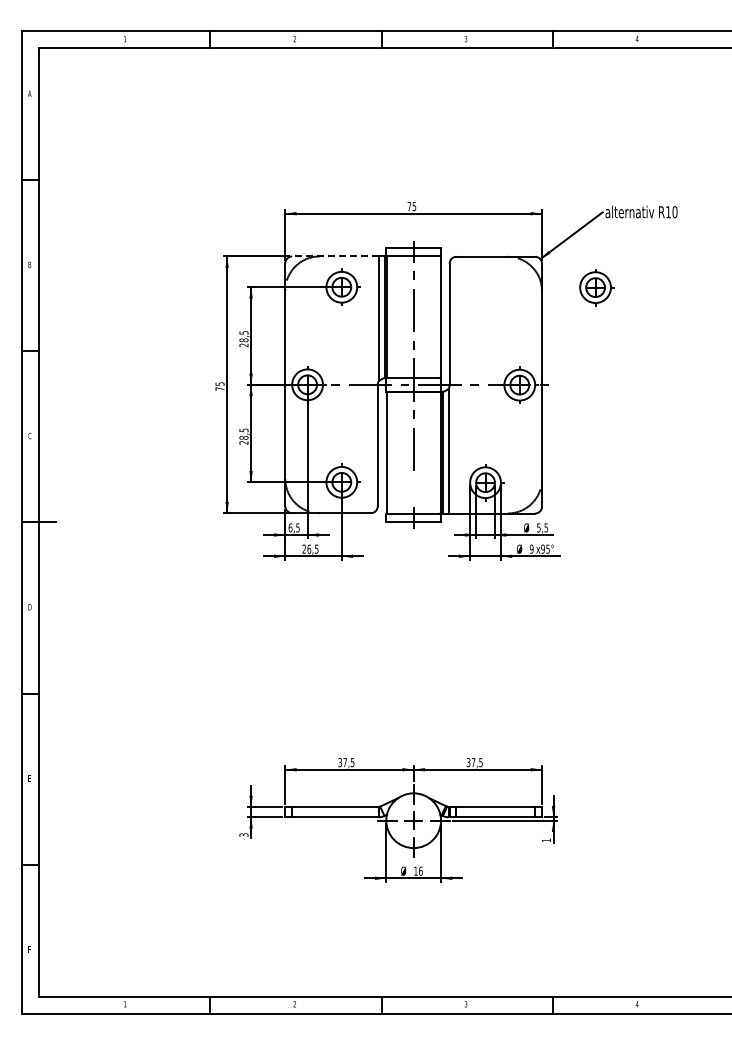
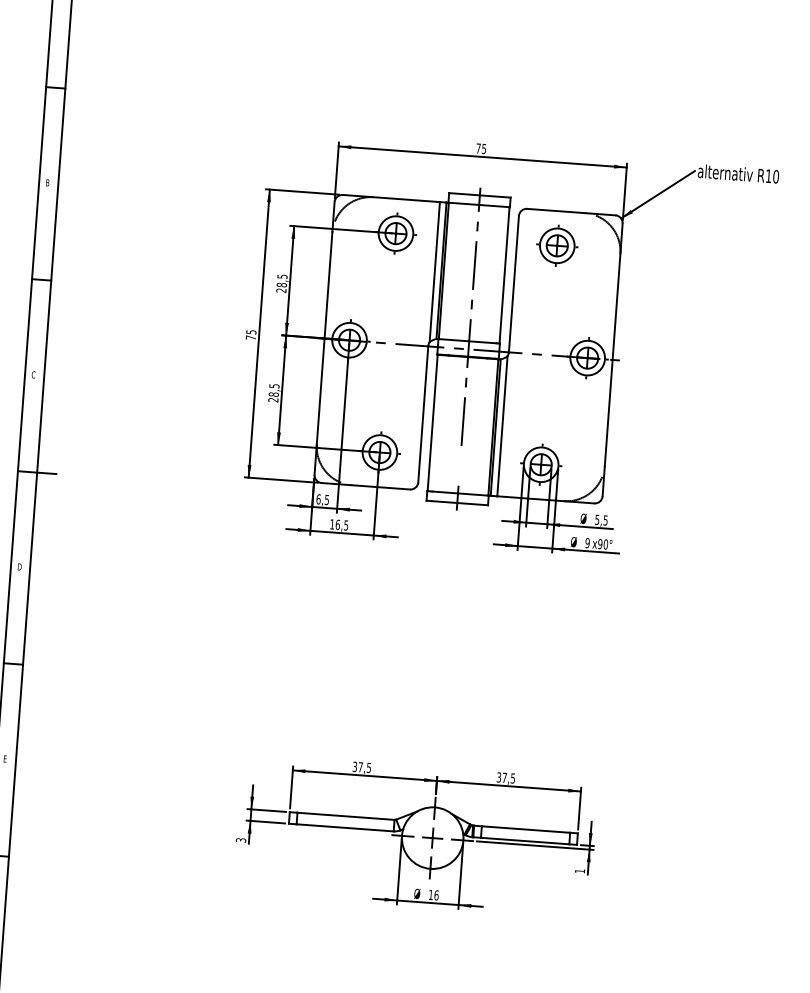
line: (334, 256) -> (390, 198), dashed -> solid
part: (596, 287) -> (558, 245), moved
text: (303, 548) -> (331, 523), 26,5 -> 16,5
text: (547, 548) -> (605, 543), x95° -> x90°

